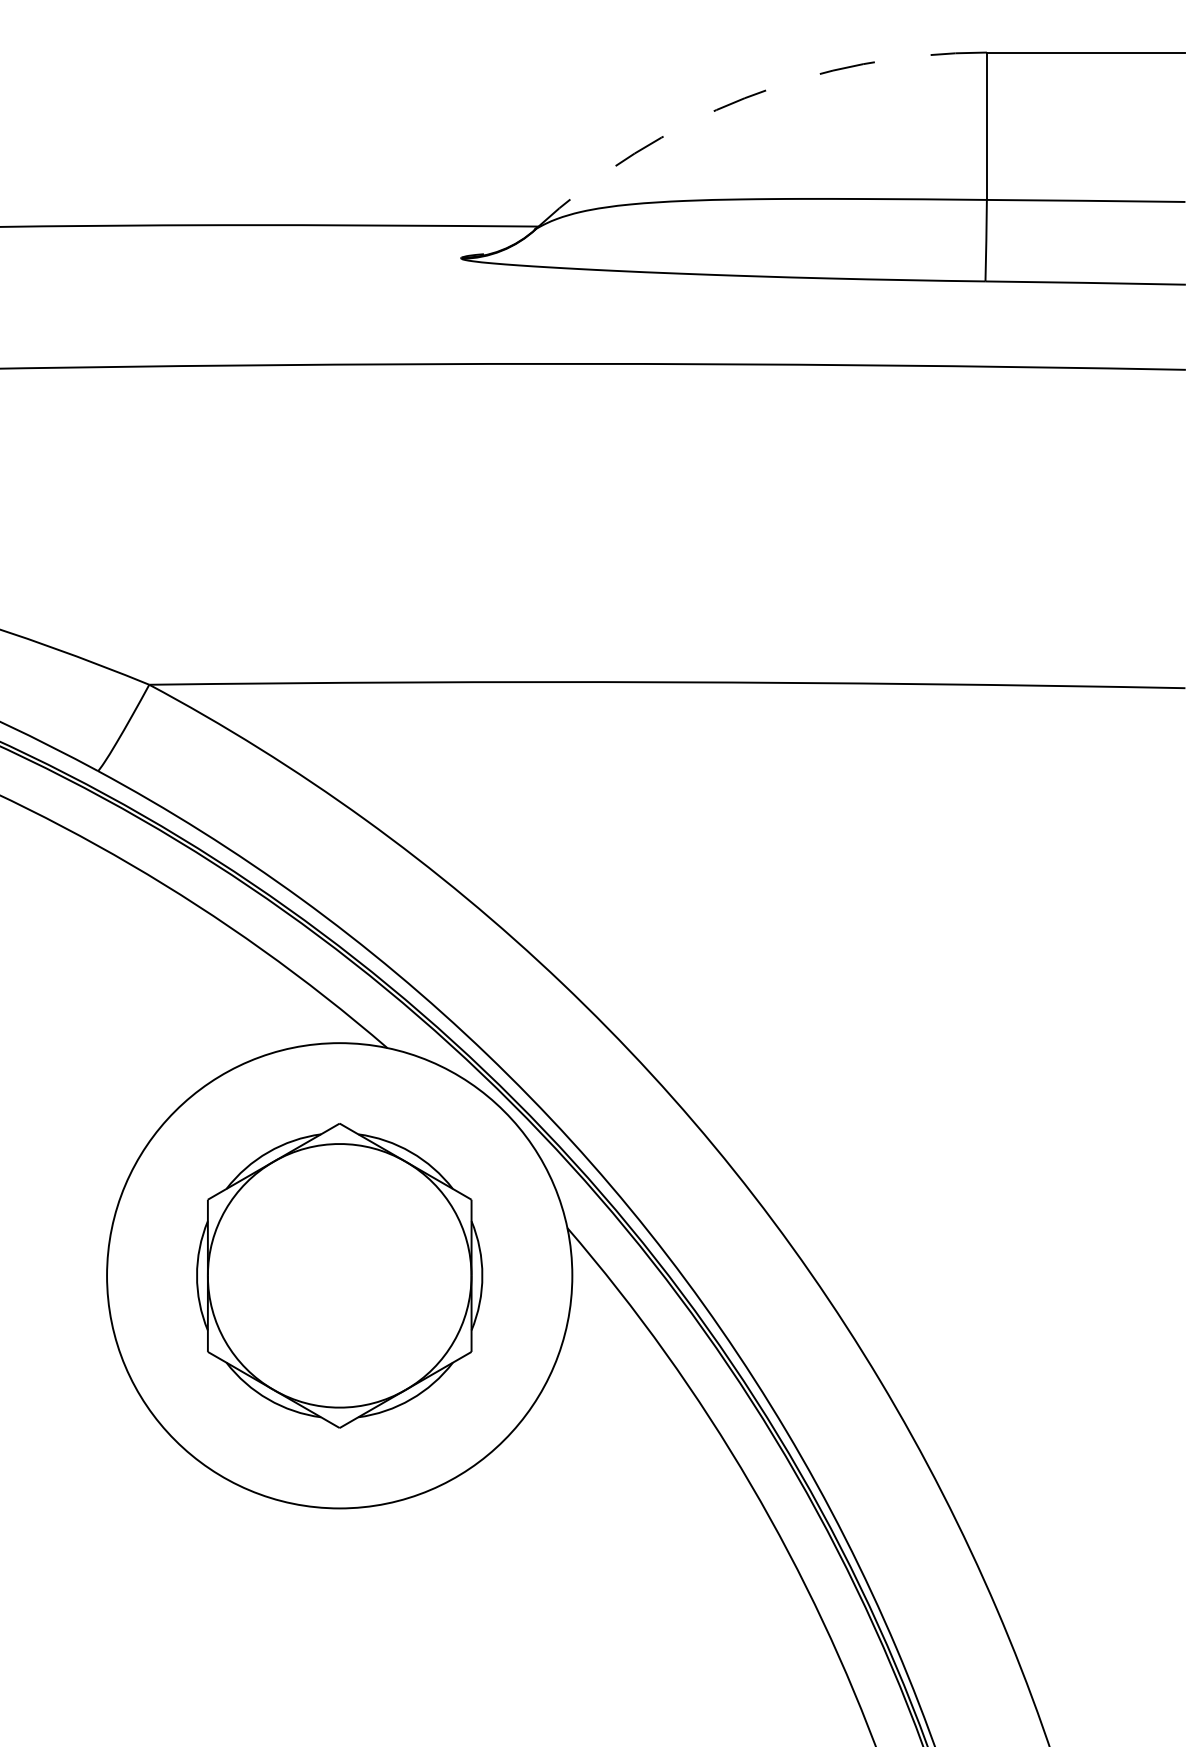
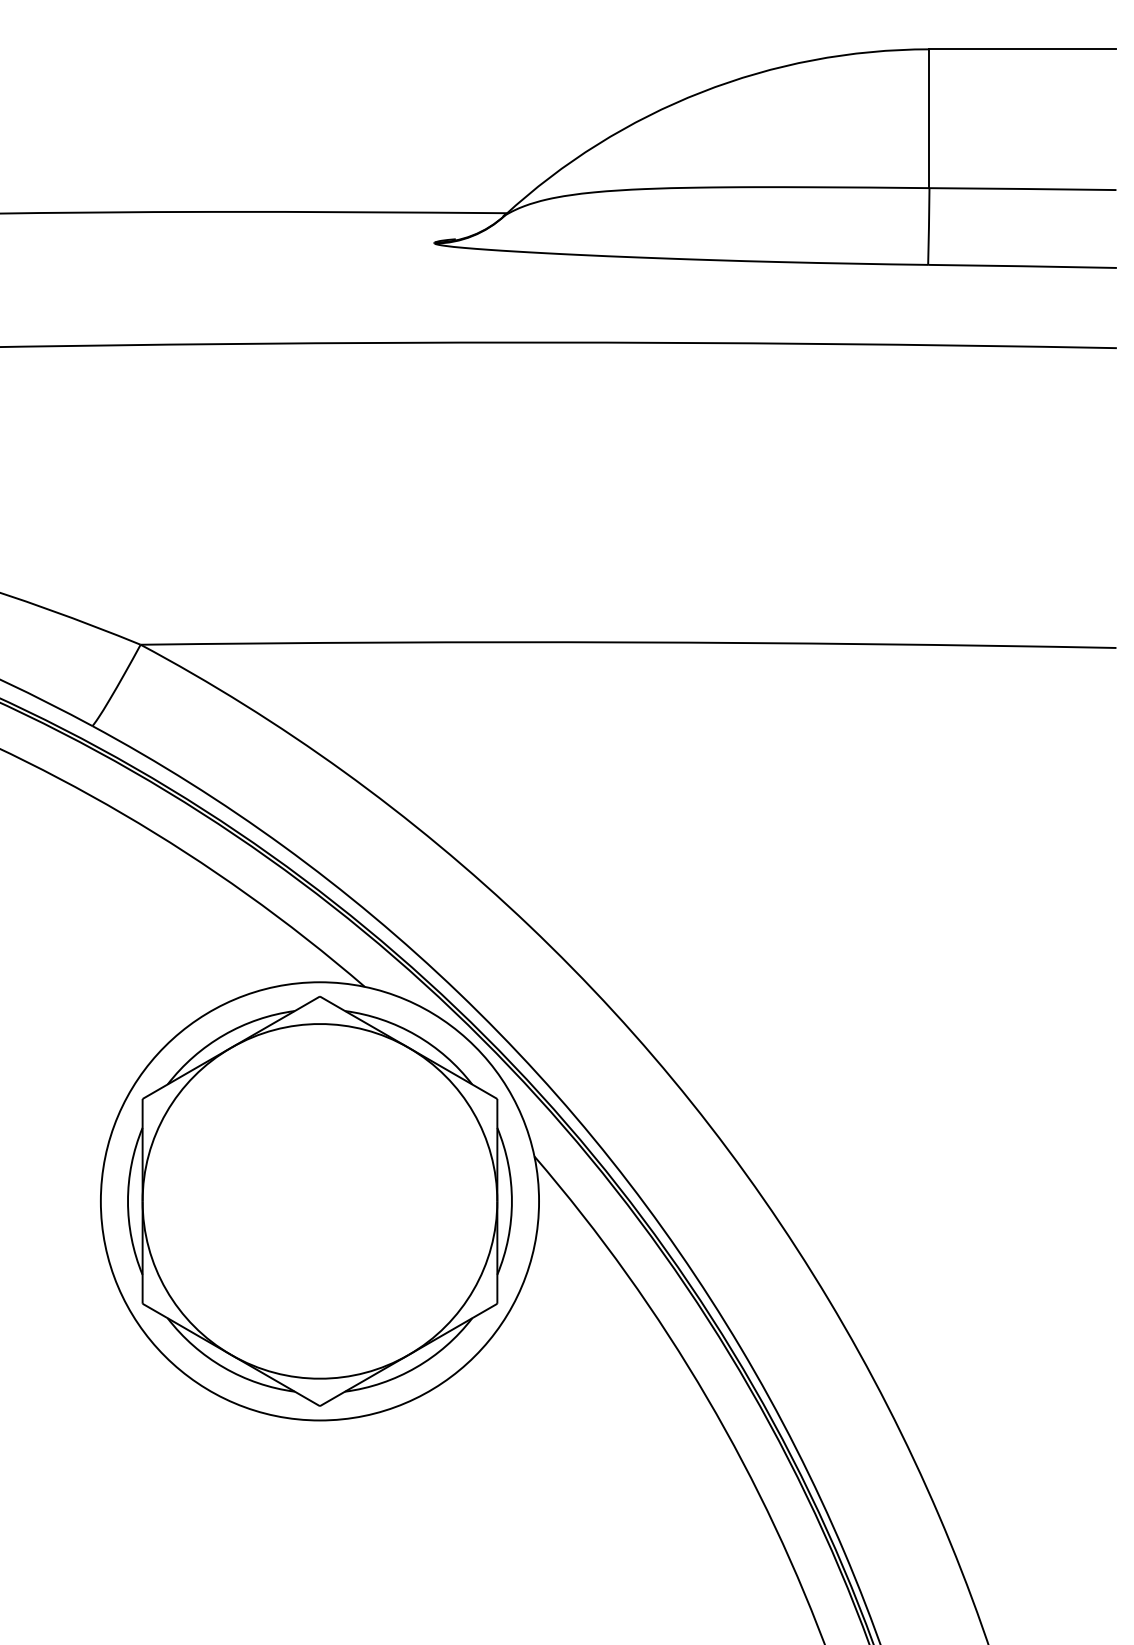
arc: (744, 98) -> (701, 92), dashed -> solid
part: (339, 1275) -> (319, 1201), size x1.43

